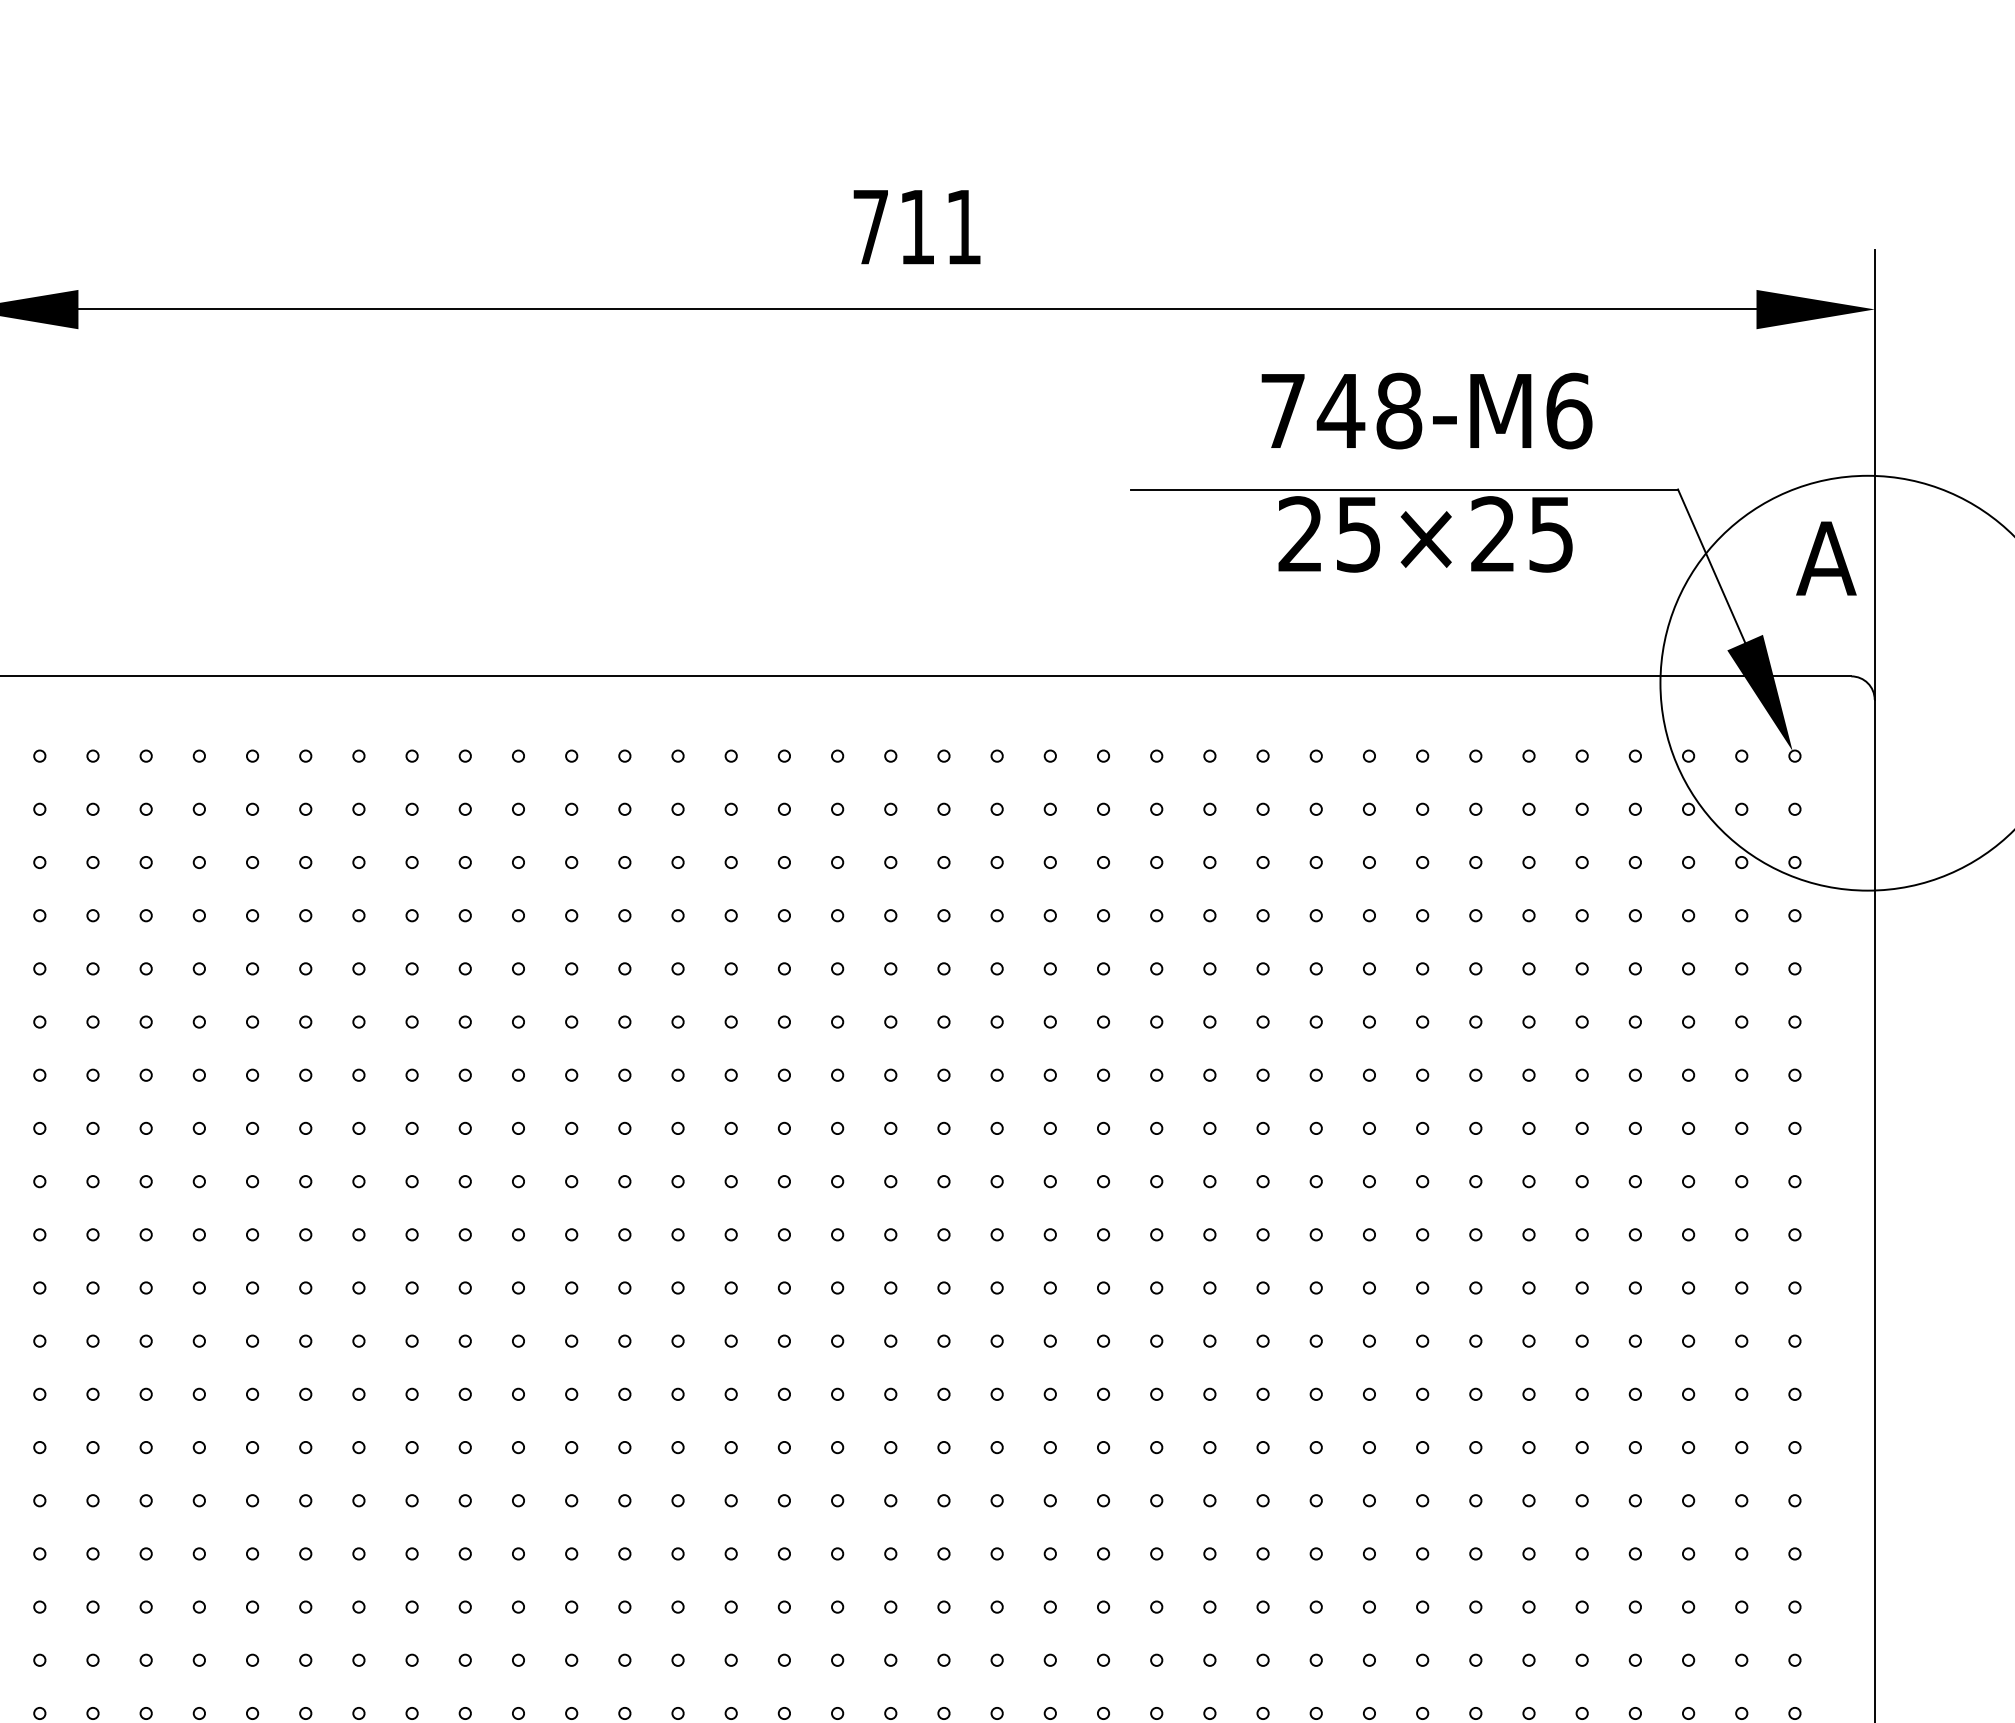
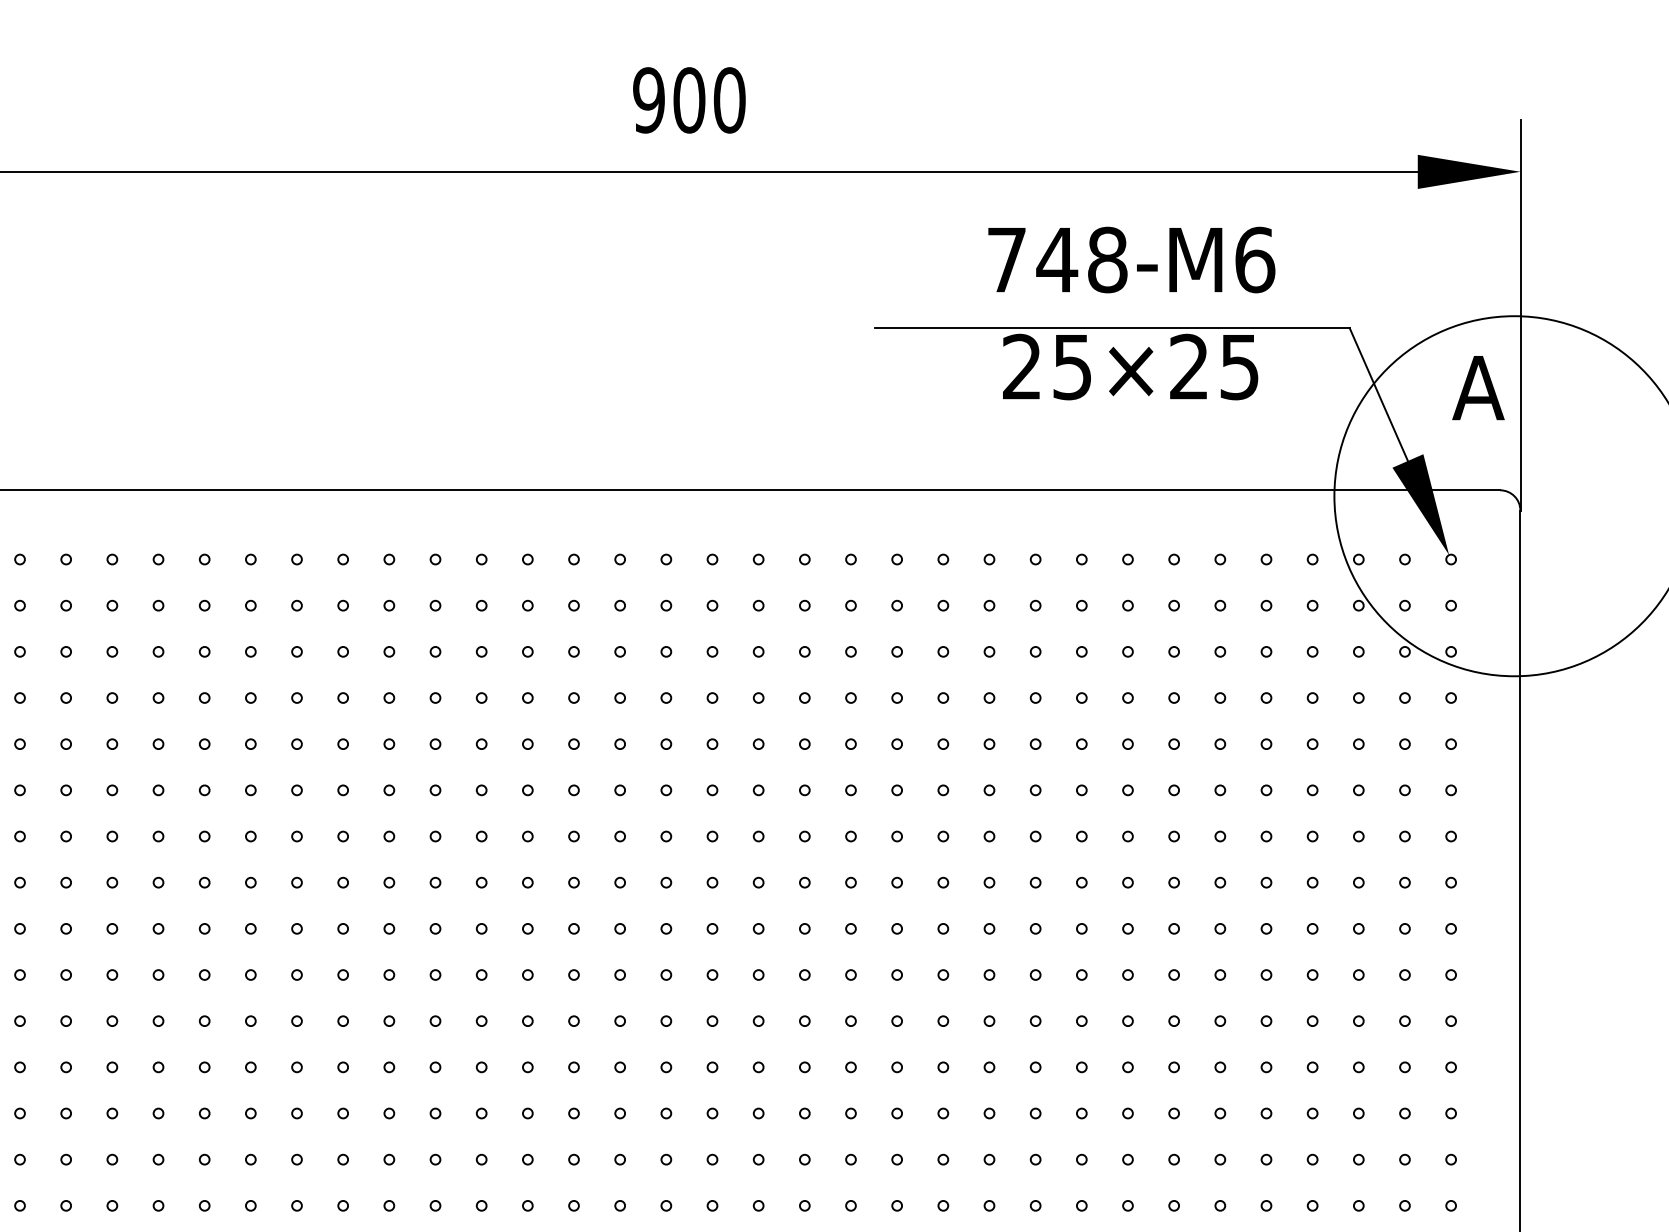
text: (917, 226) -> (689, 99), 711 -> 900

